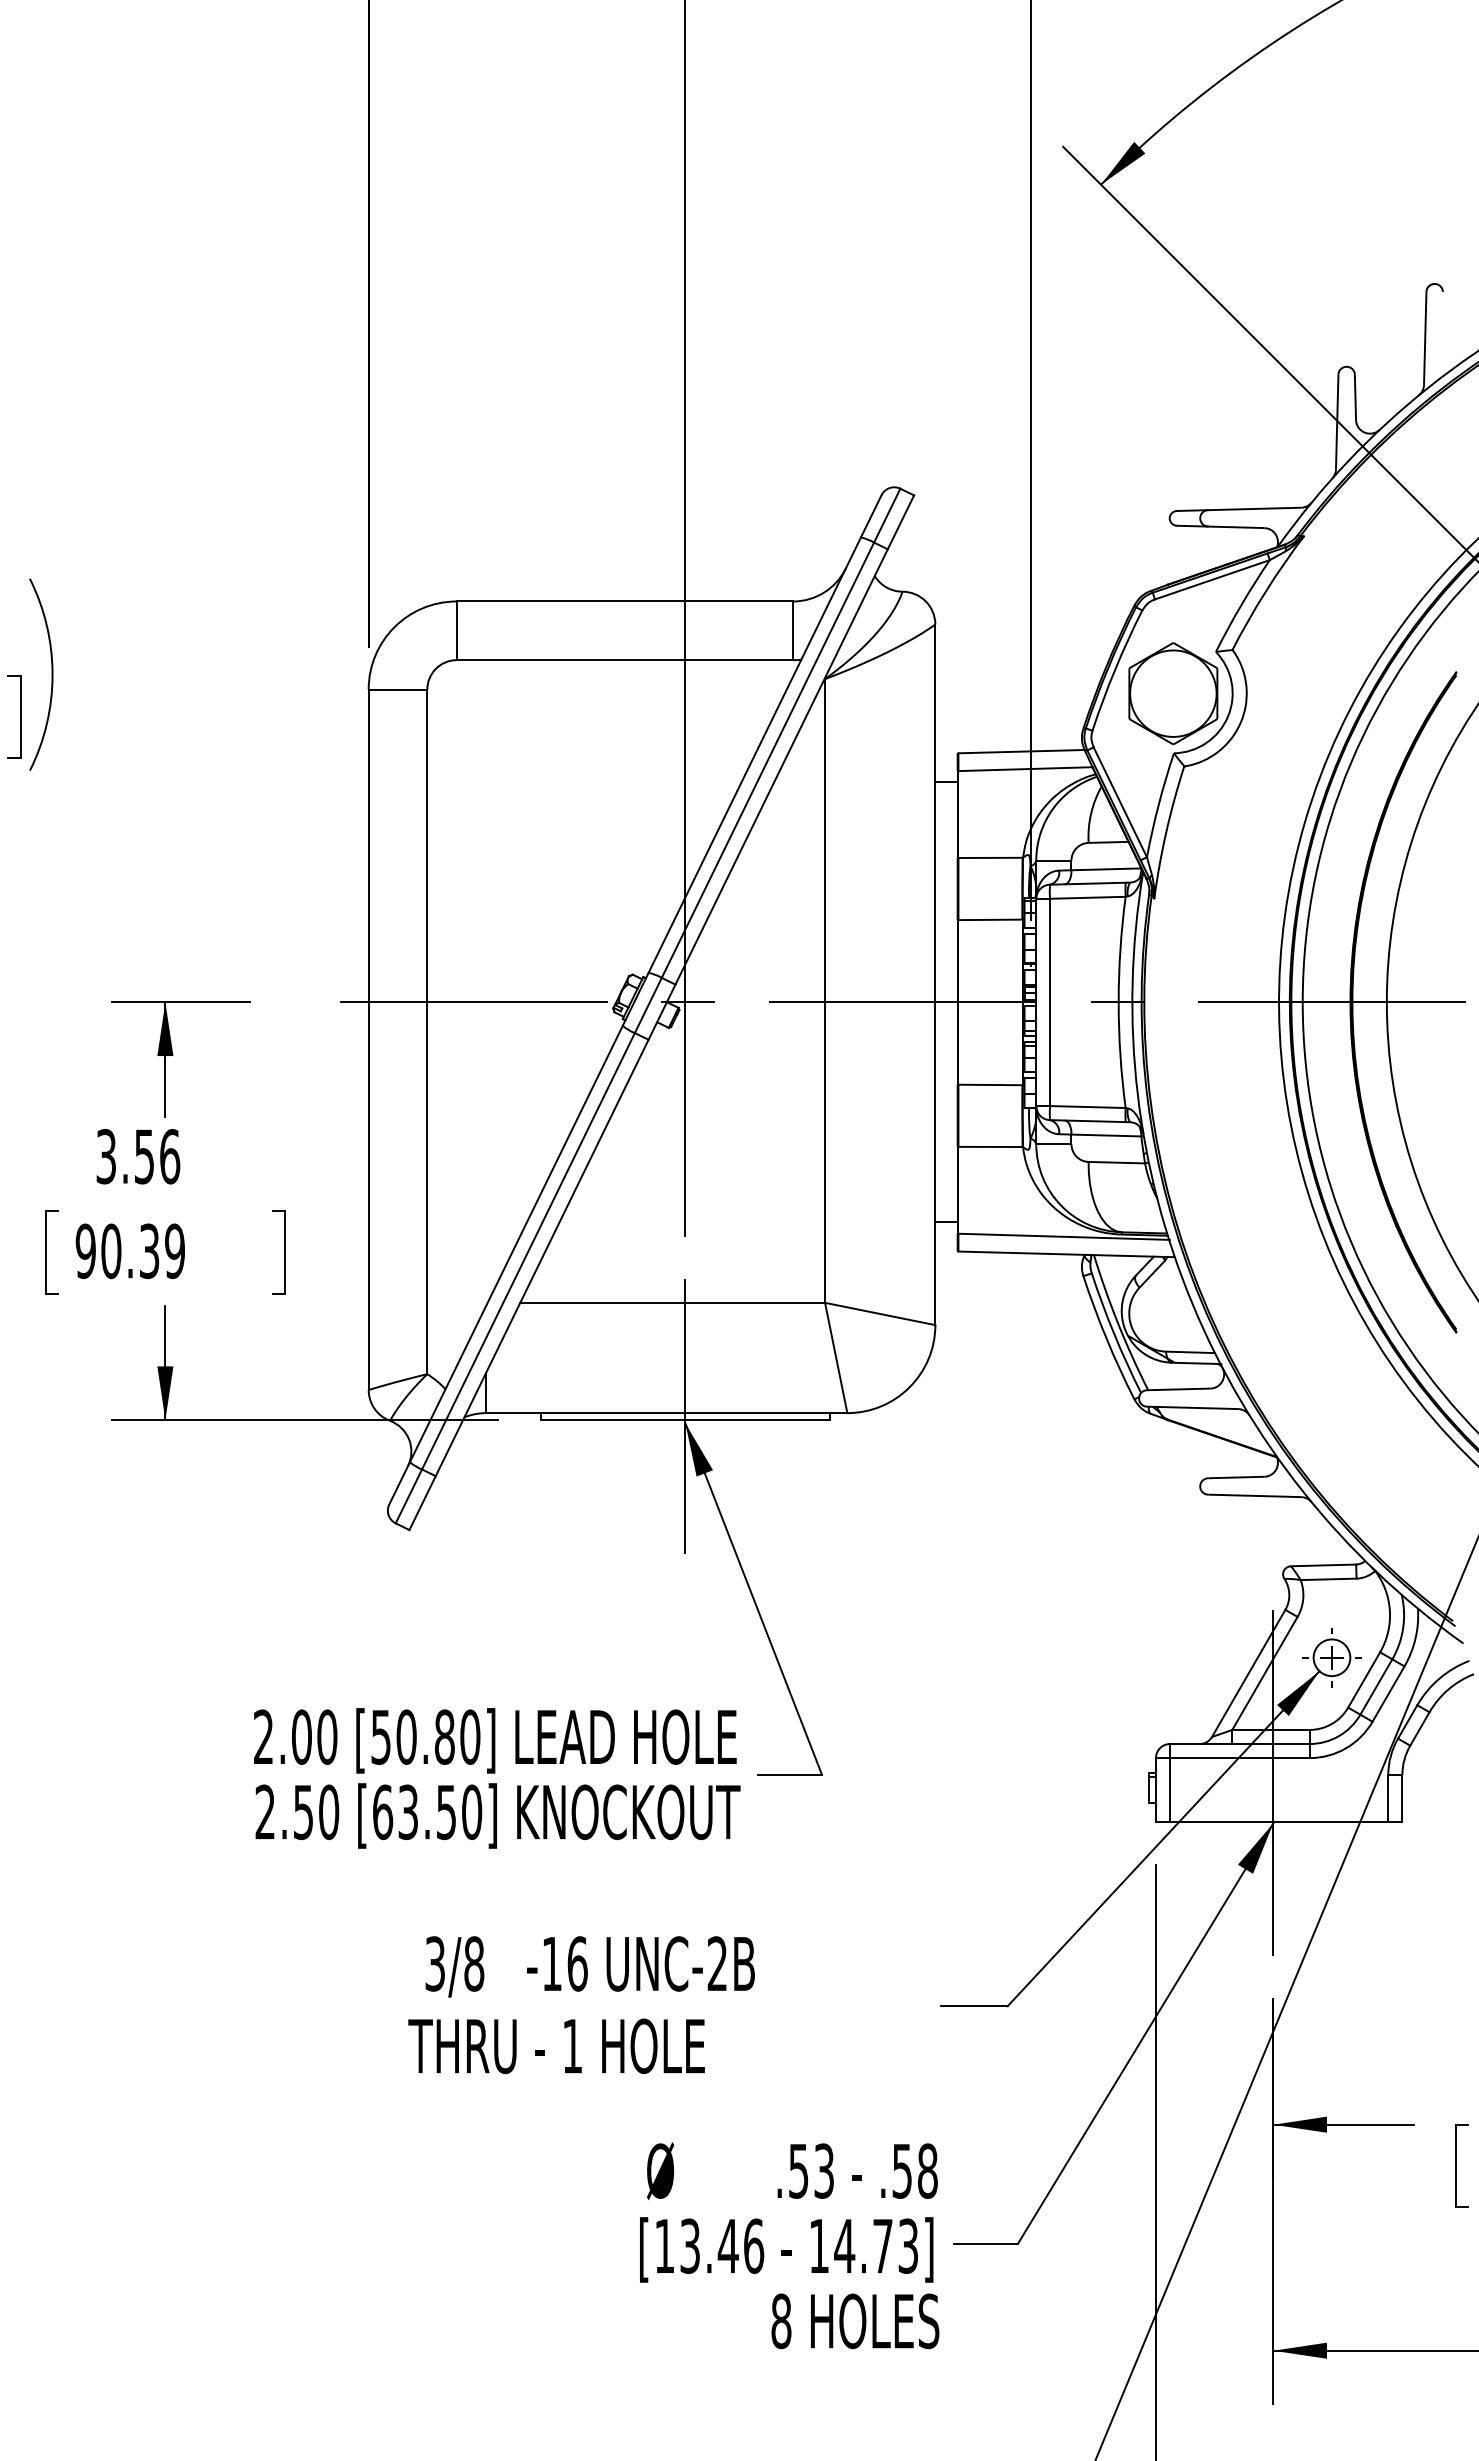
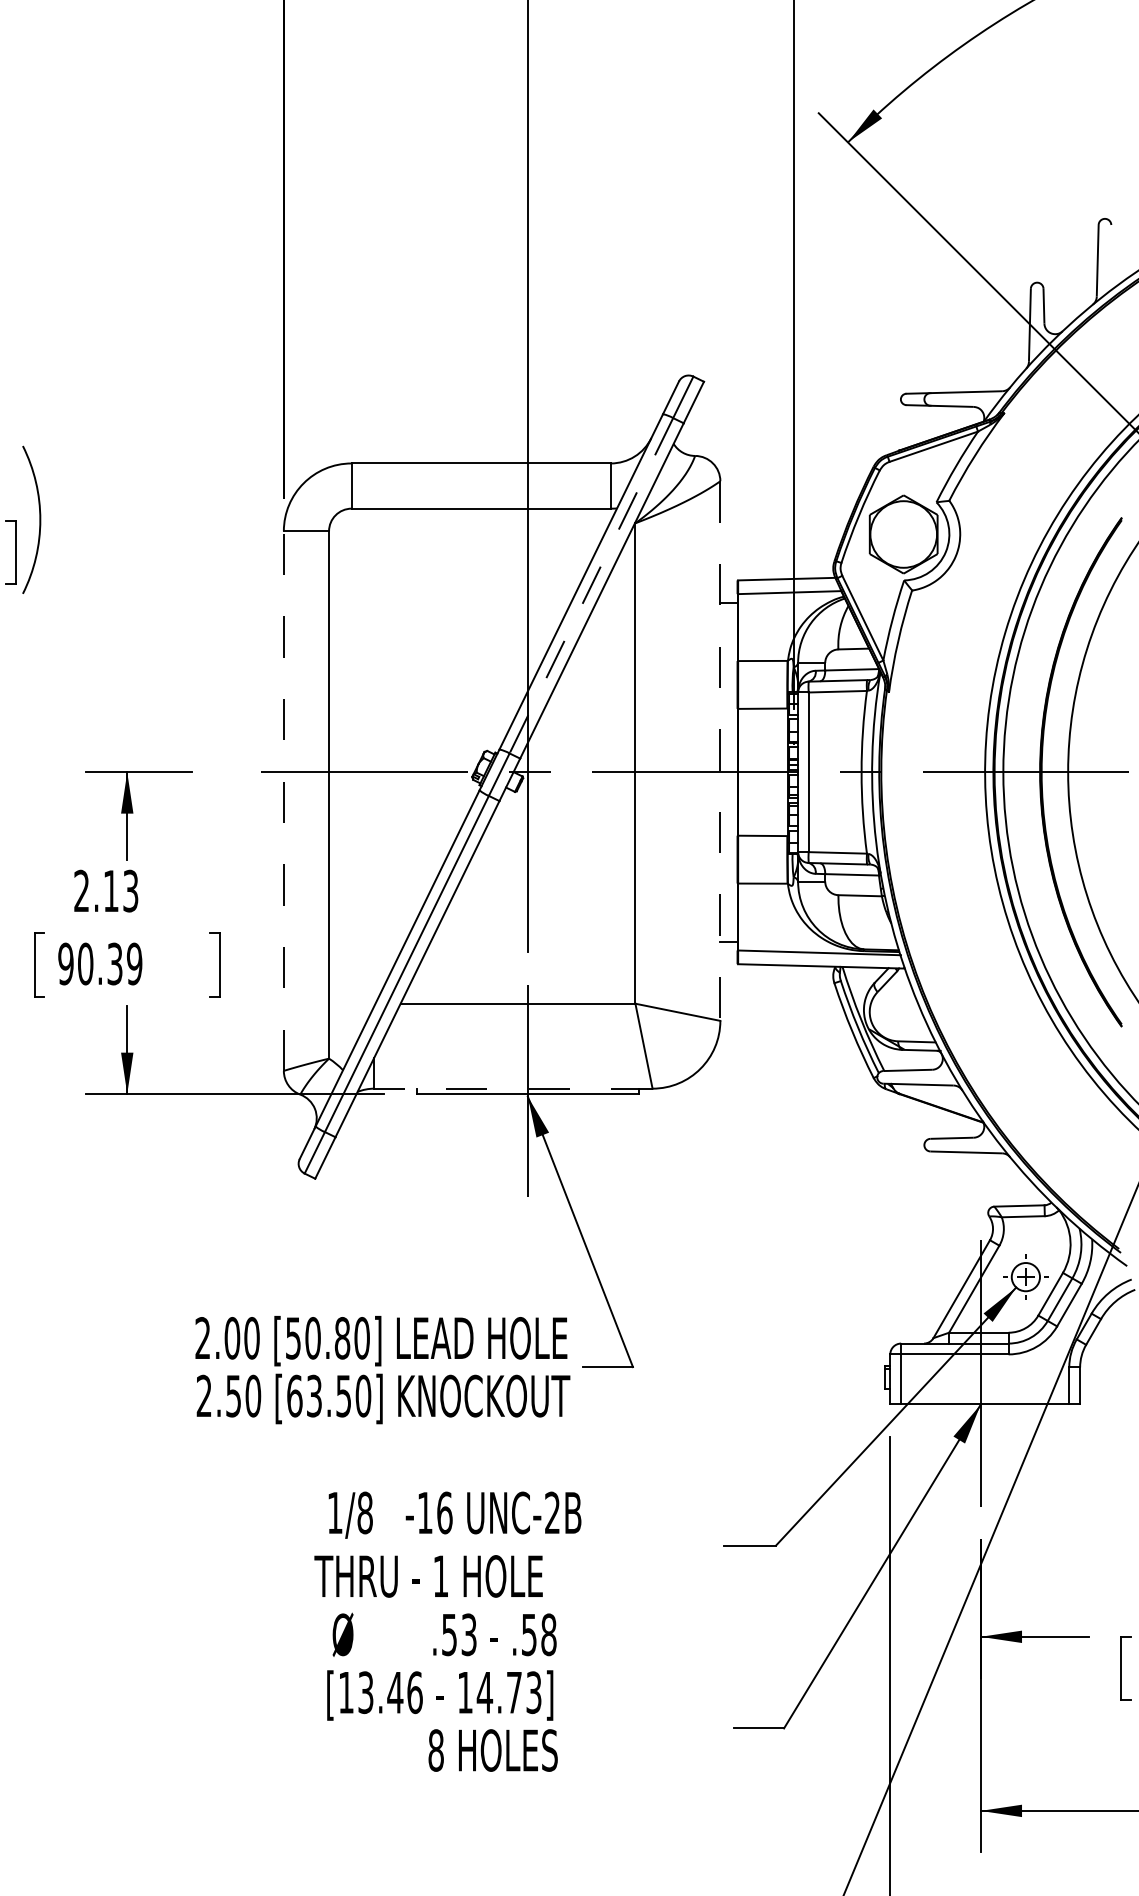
line: (767, 760) -> (591, 585), solid -> dashed
line: (935, 975) -> (720, 751), solid -> dashed
line: (368, 1039) -> (283, 800), solid -> dashed
text: (138, 1156) -> (106, 890), 3.56 -> 2.13
line: (666, 1413) -> (513, 1088), solid -> dashed
text: (434, 1963) -> (334, 1512), 3/8 -> 1/8
text: (789, 2245) -> (442, 1692), moved

